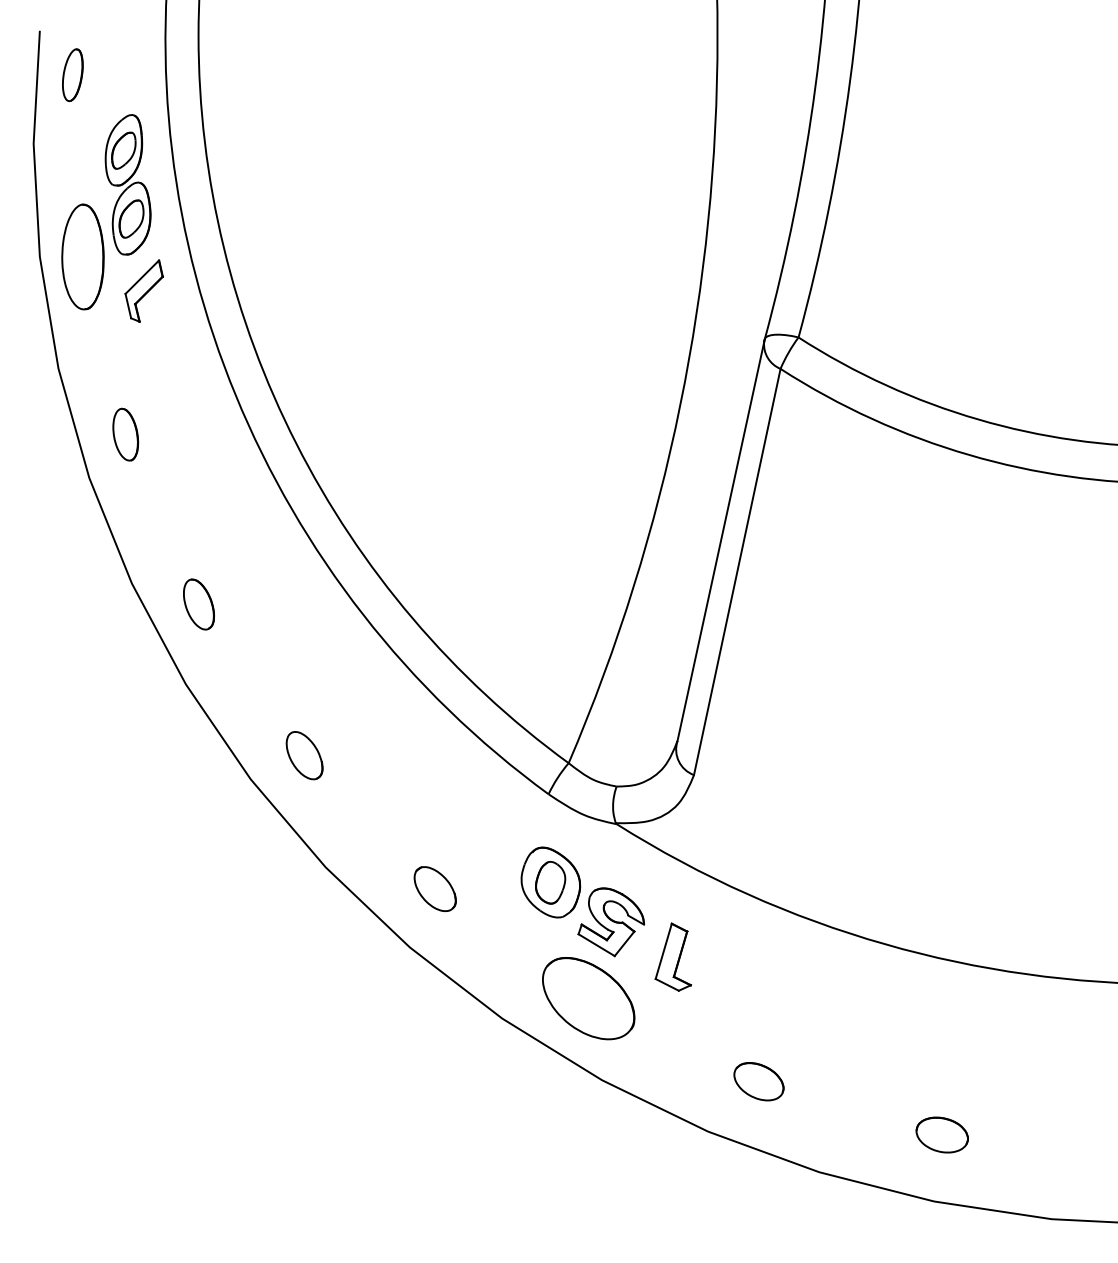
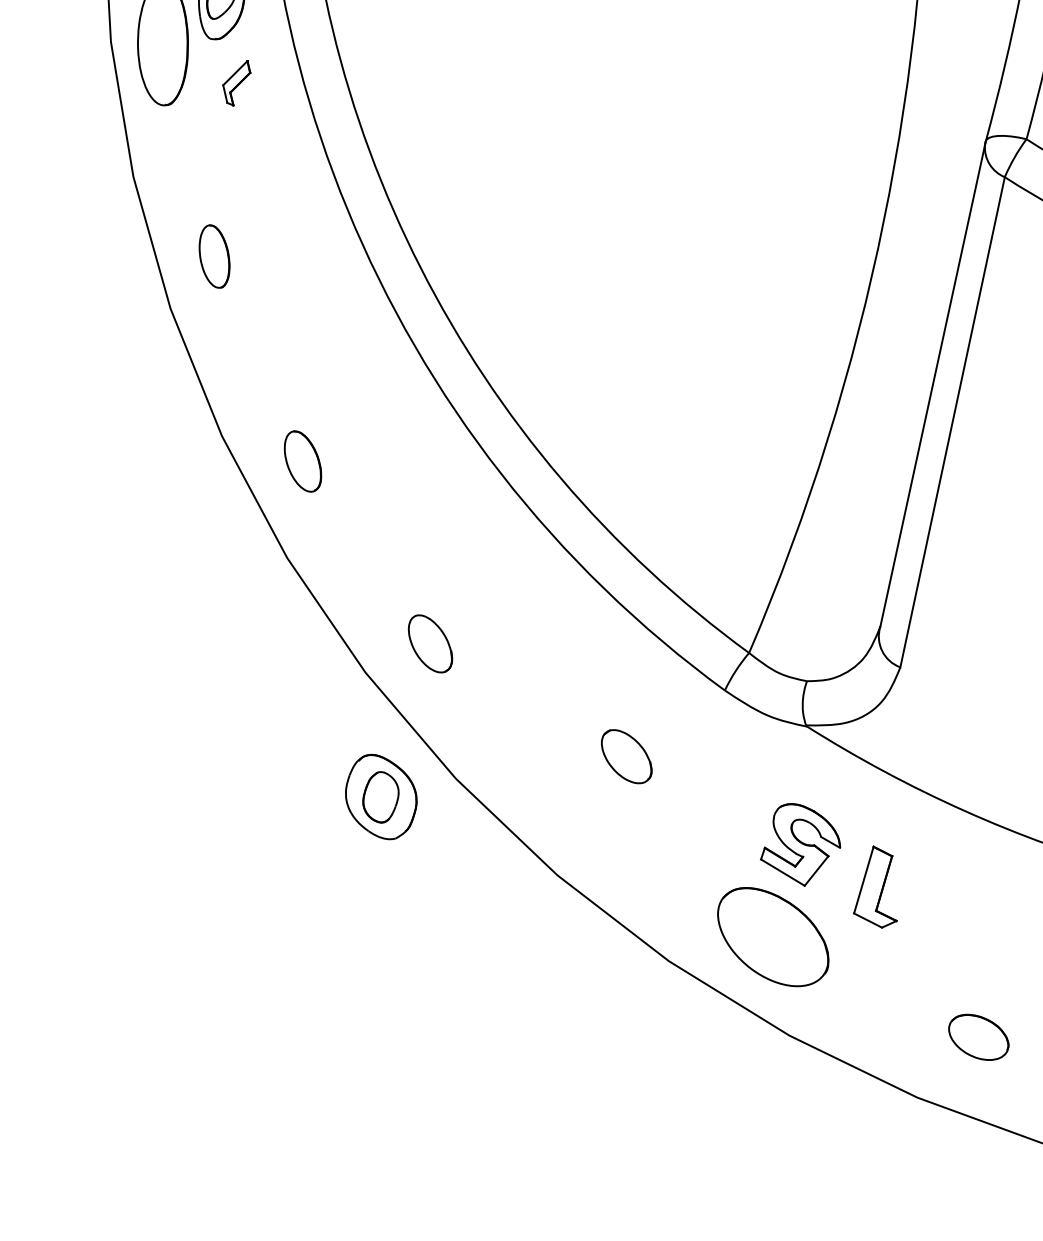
part: (143, 290) -> (236, 82), size x0.6
part: (550, 882) -> (380, 796), moved
part: (434, 888) -> (625, 755), moved

